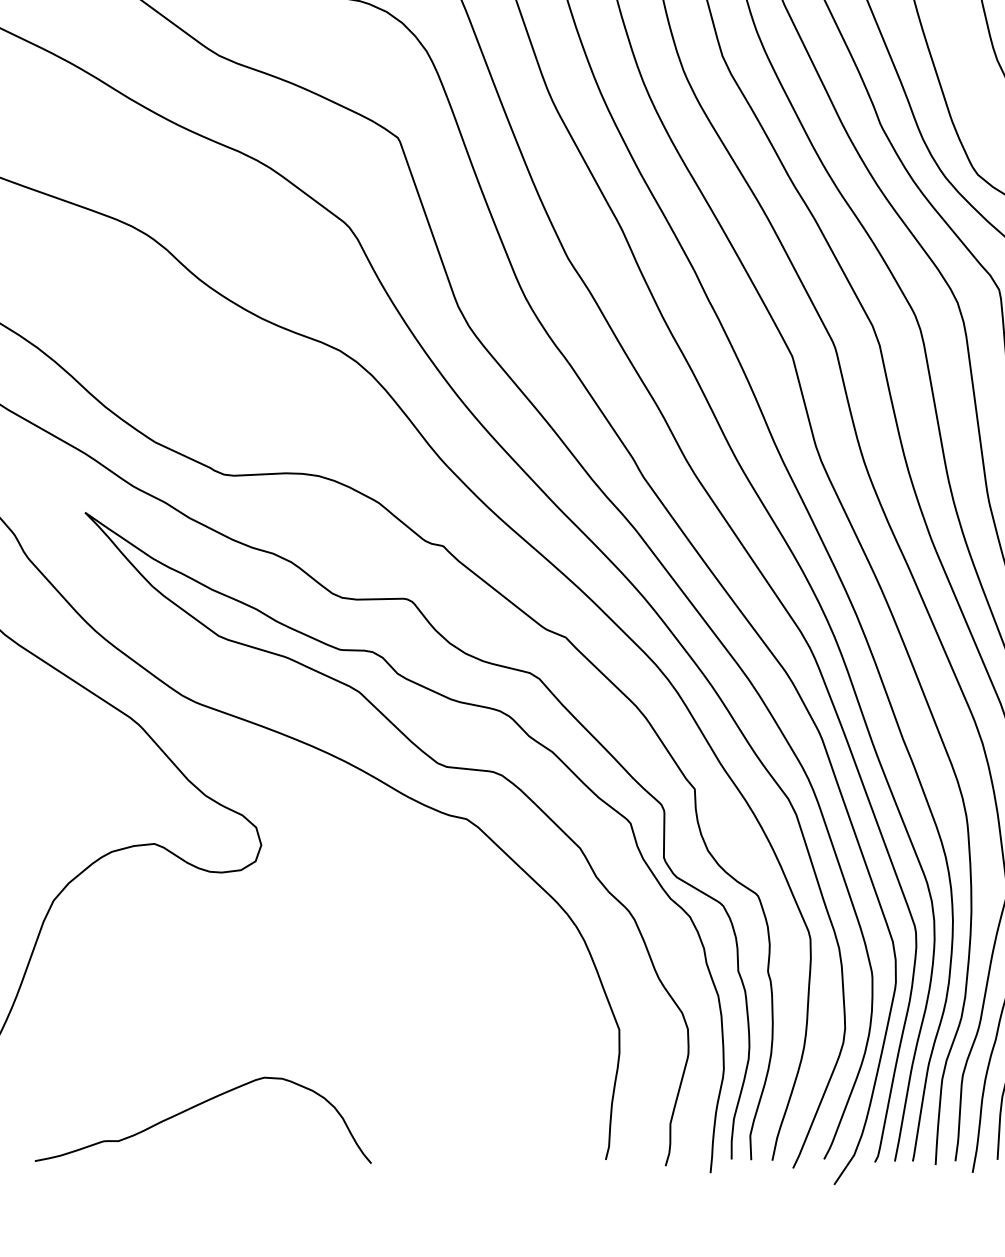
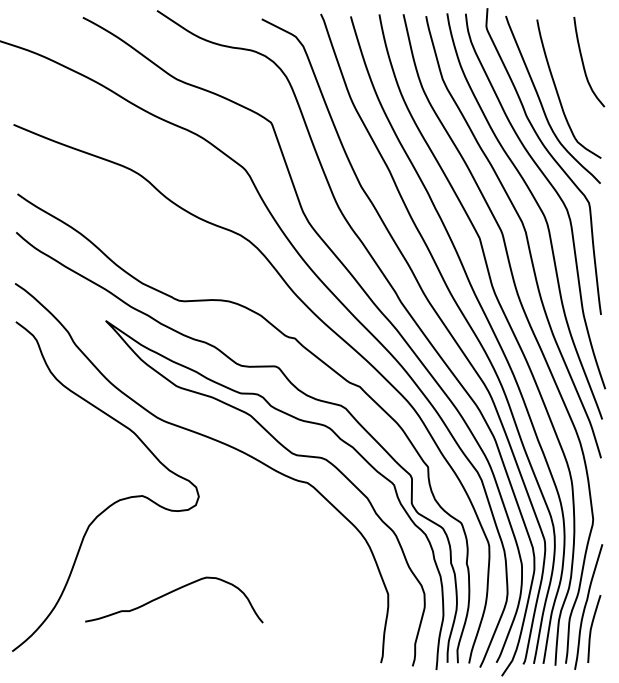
curve: (201, 1105) -> (173, 592), moved

